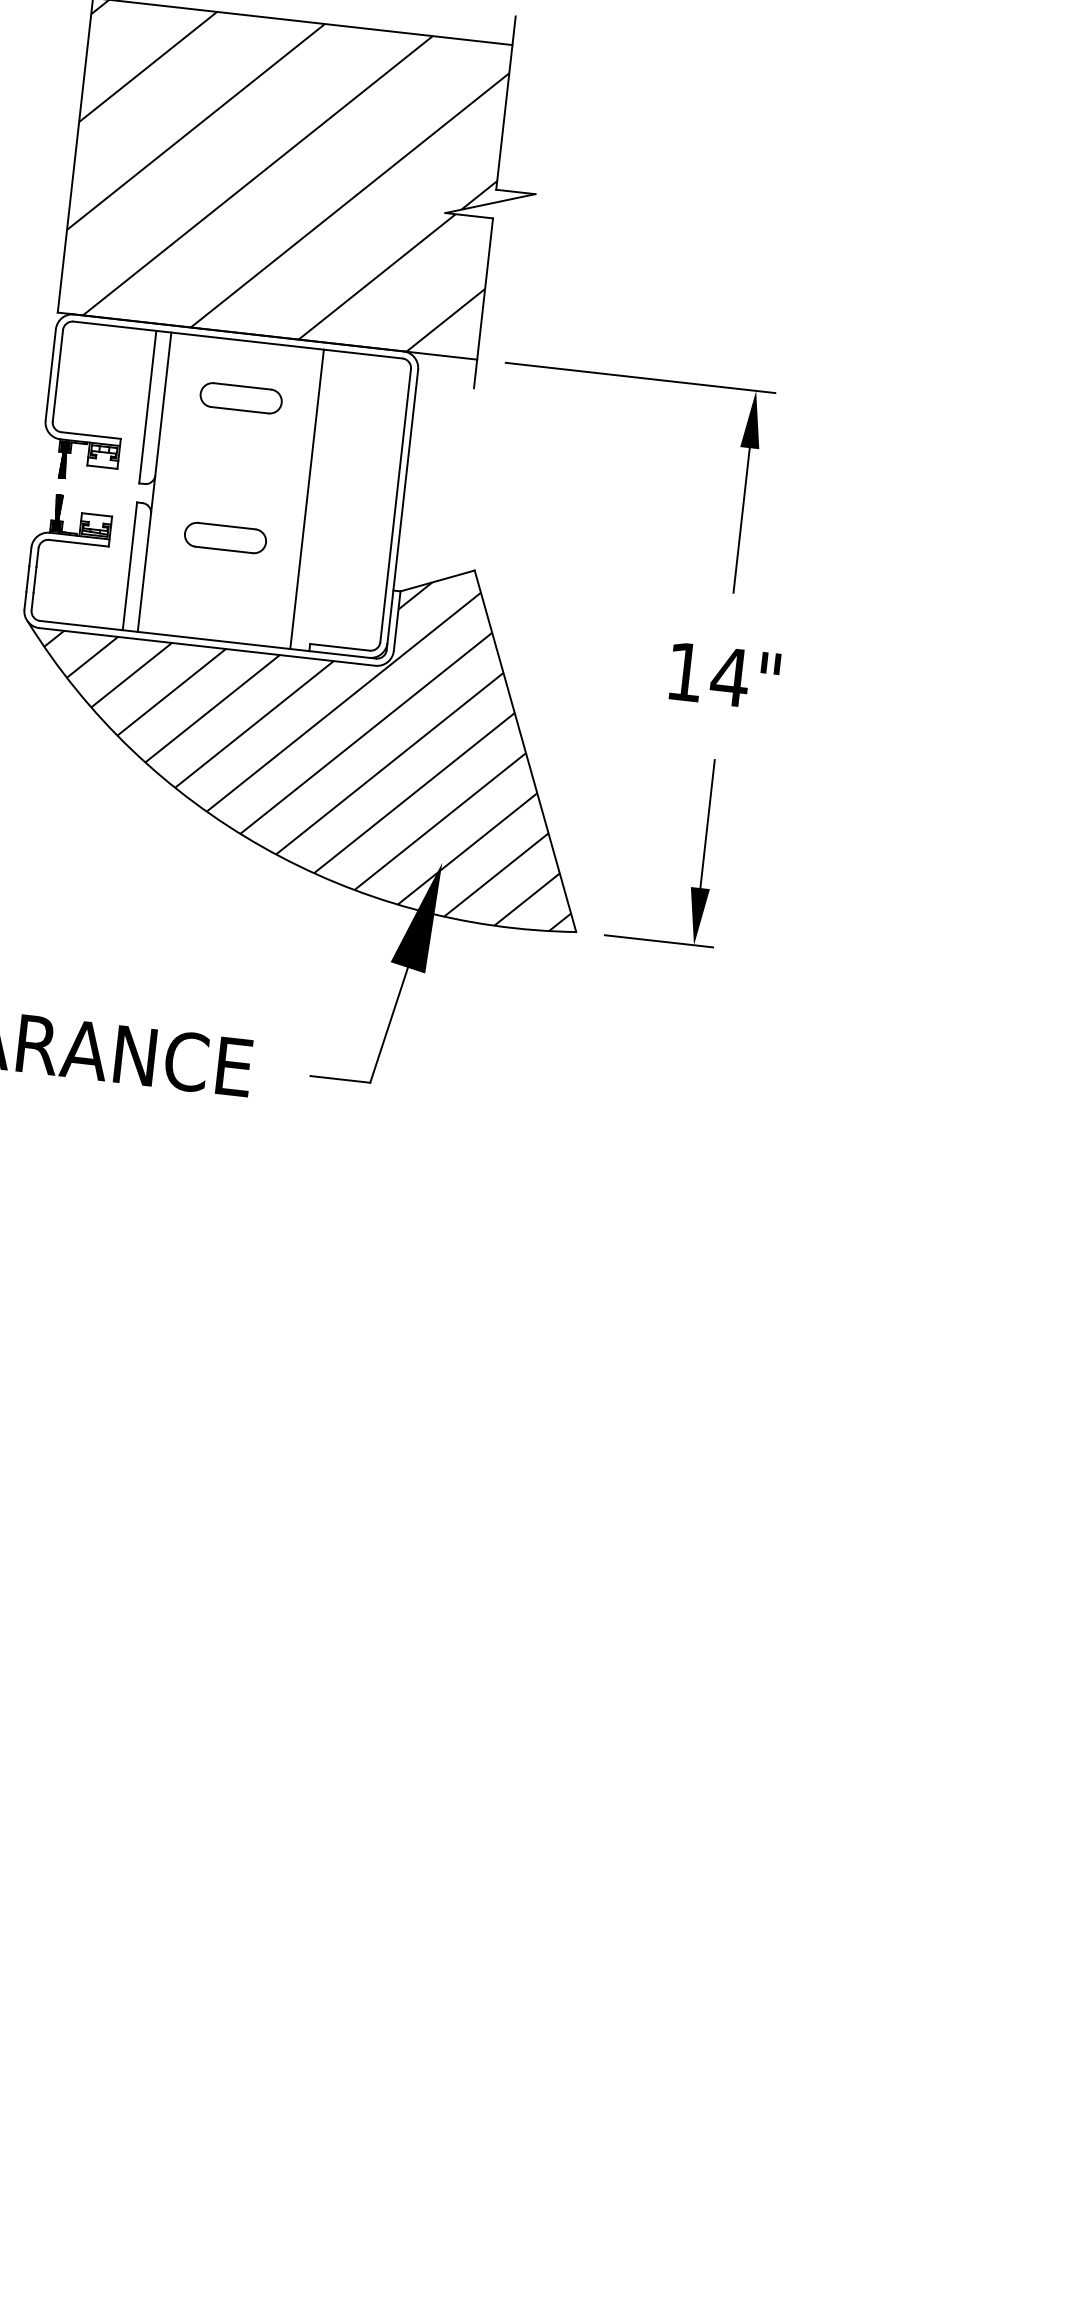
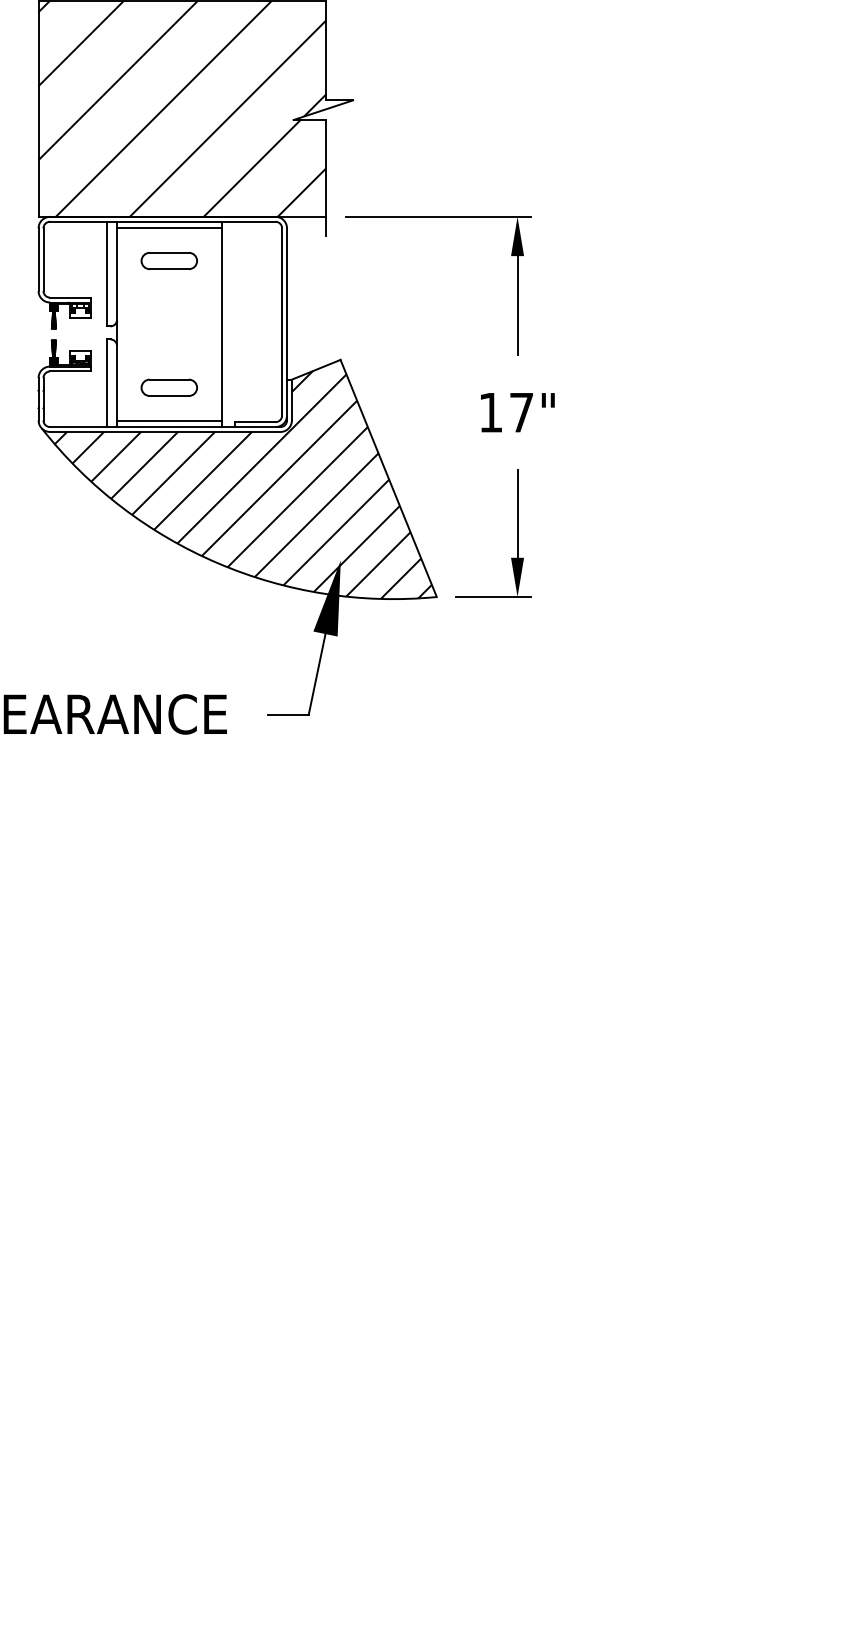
line: (246, 350) -> (169, 228), added
part: (224, 537) -> (168, 387), moved
line: (215, 630) -> (169, 420), added
text: (729, 676) -> (521, 412), 14" -> 17"

